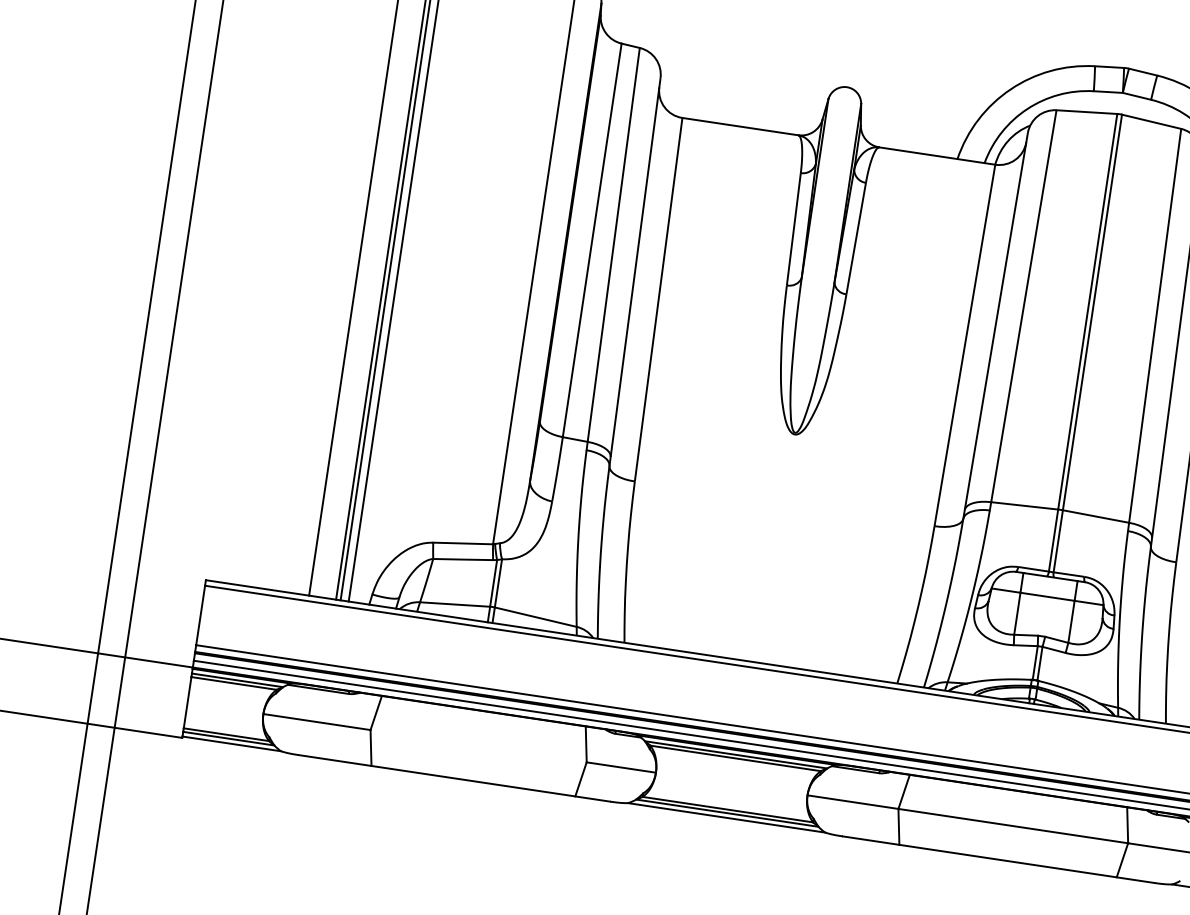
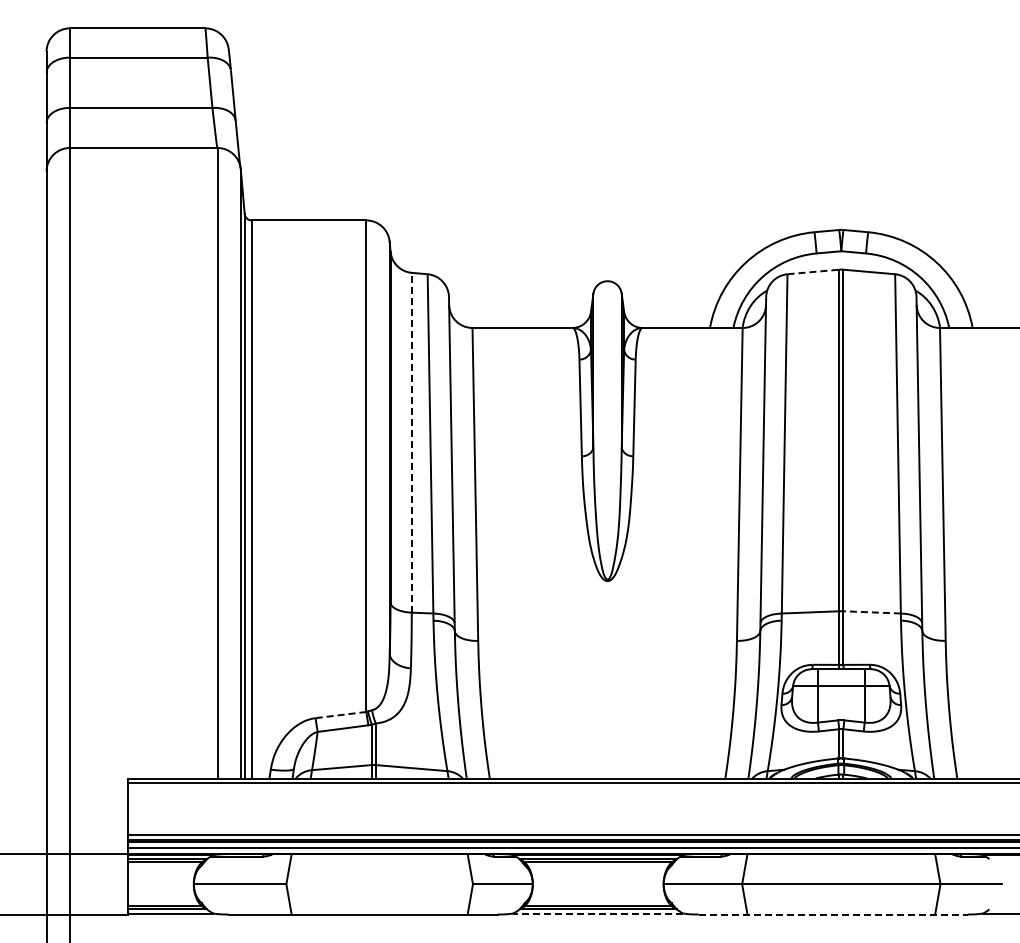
line: (1087, 111) -> (813, 271), solid -> dashed
line: (591, 240) -> (411, 442), solid -> dashed
line: (1096, 516) -> (872, 612), solid -> dashed
line: (463, 544) -> (341, 715), solid -> dashed
line: (725, 817) -> (597, 913), solid -> dashed
line: (998, 859) -> (833, 914), solid -> dashed

